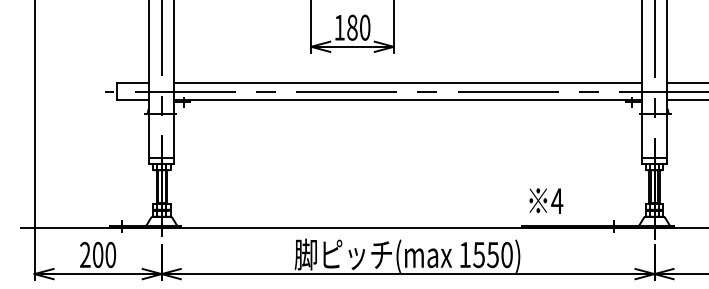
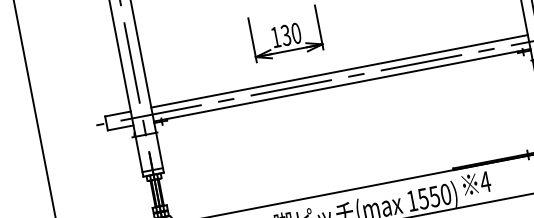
text: (352, 27) -> (286, 35), 180 -> 130
text: (546, 200) -> (476, 183), moved

